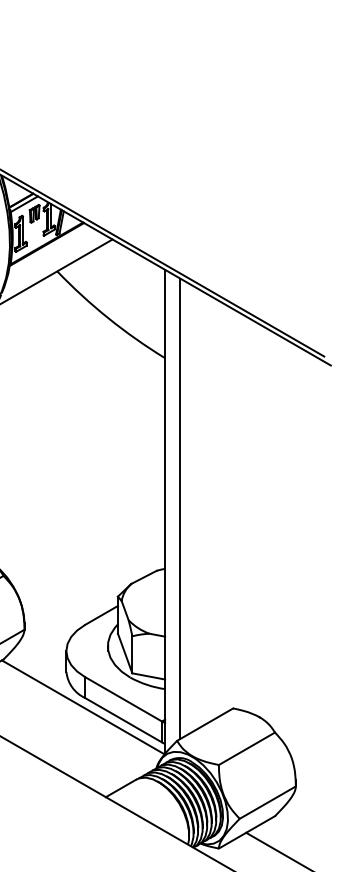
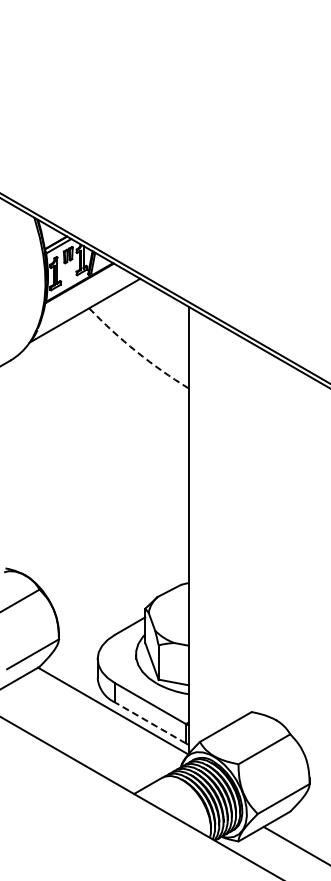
arc: (108, 318) -> (136, 351), solid -> dashed
line: (179, 508) -> (202, 527), removed
line: (123, 719) -> (150, 722), solid -> dashed

